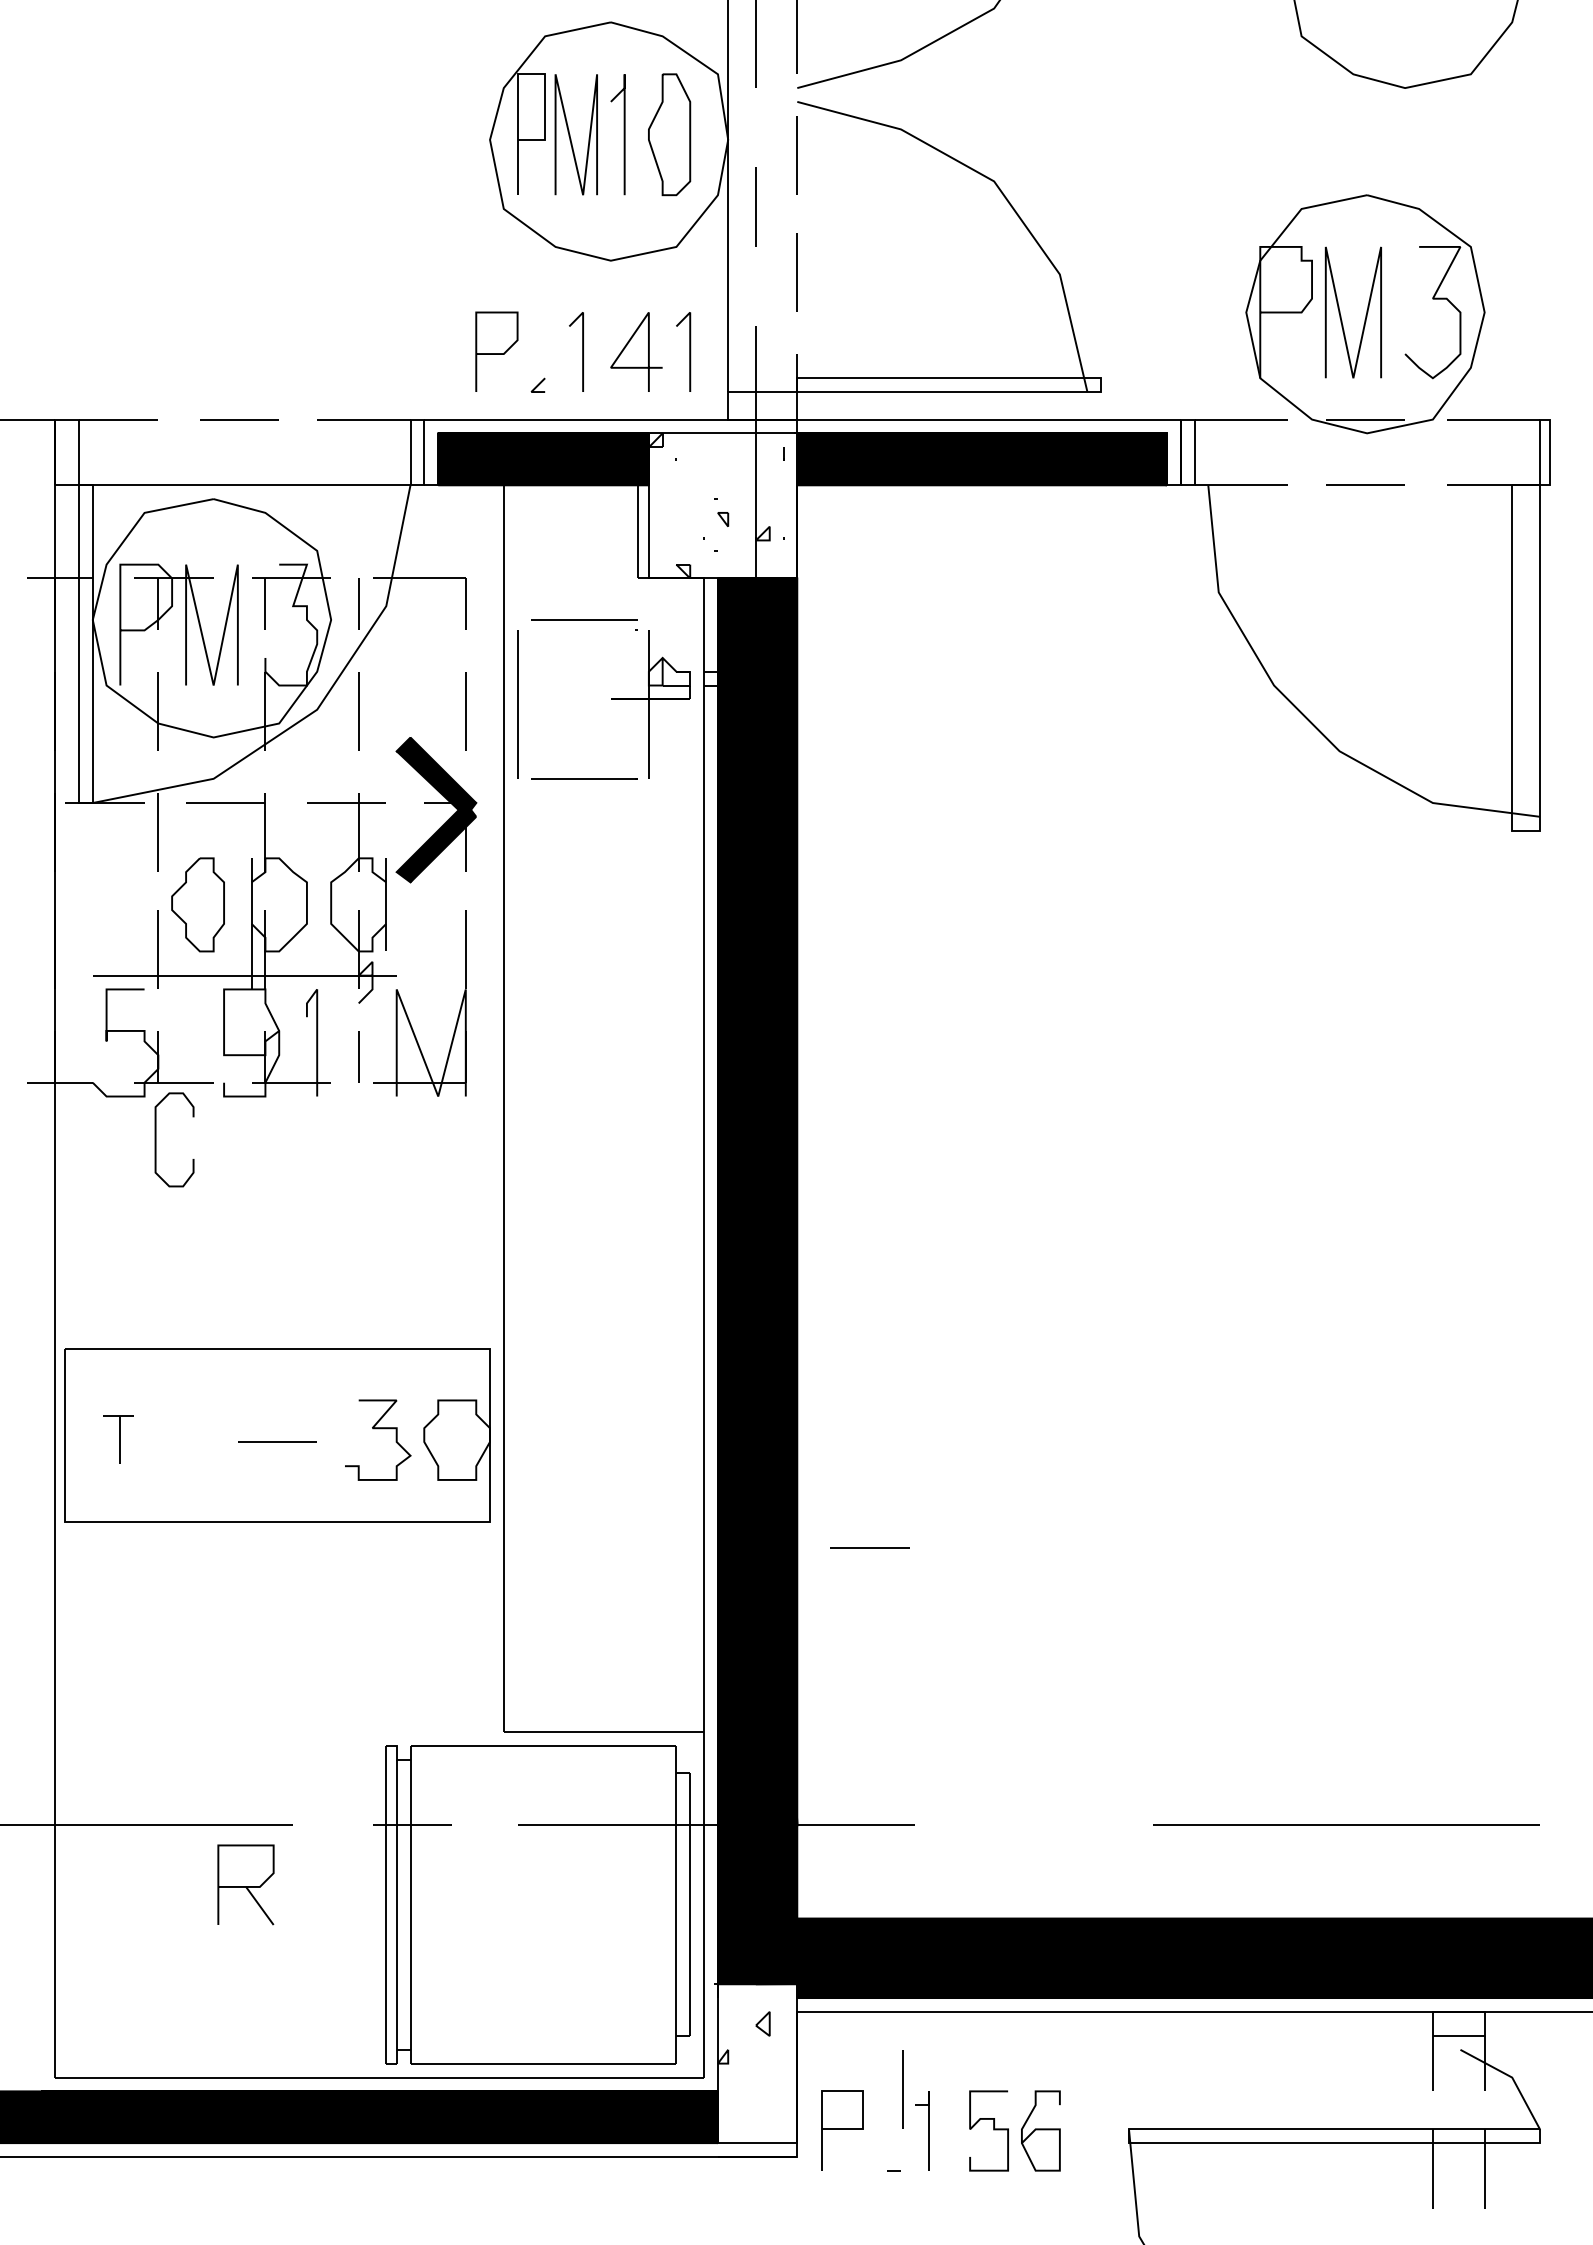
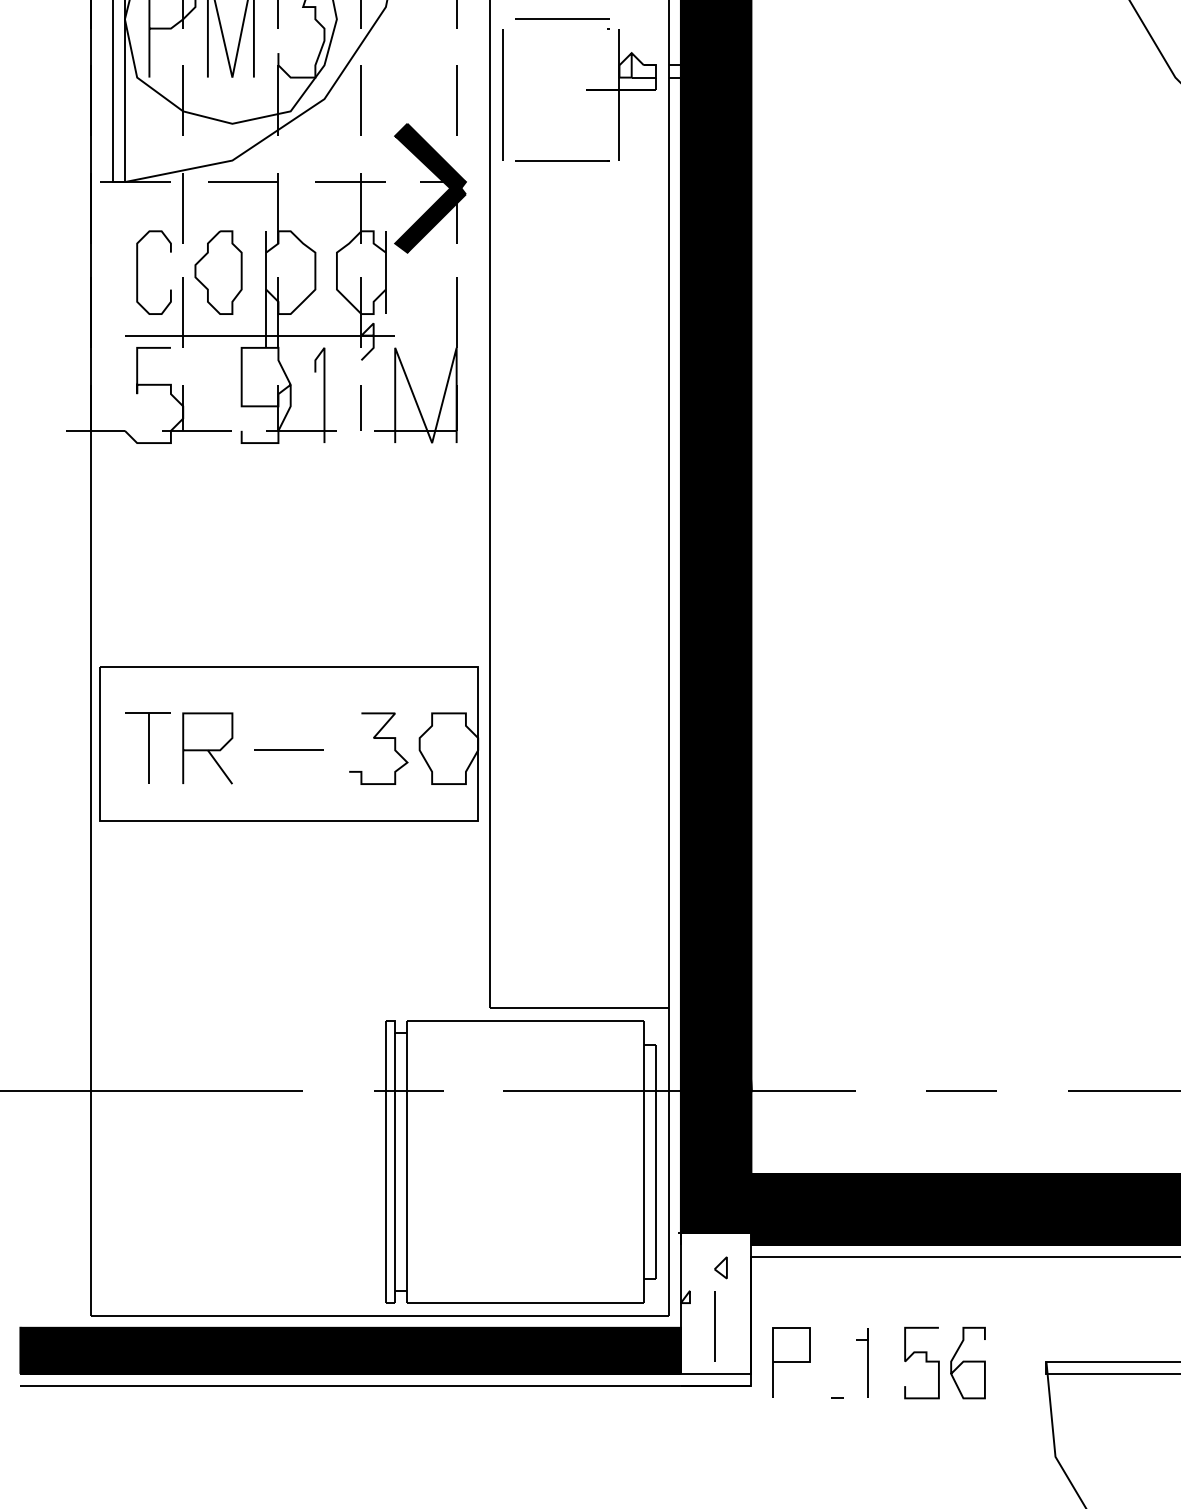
curve: (156, 1139) -> (137, 272), moved
part: (118, 1439) -> (147, 748), size x1.67
line: (869, 1547) -> (961, 1090), moved
part: (245, 1884) -> (207, 748), moved
line: (902, 2089) -> (714, 1326), moved

